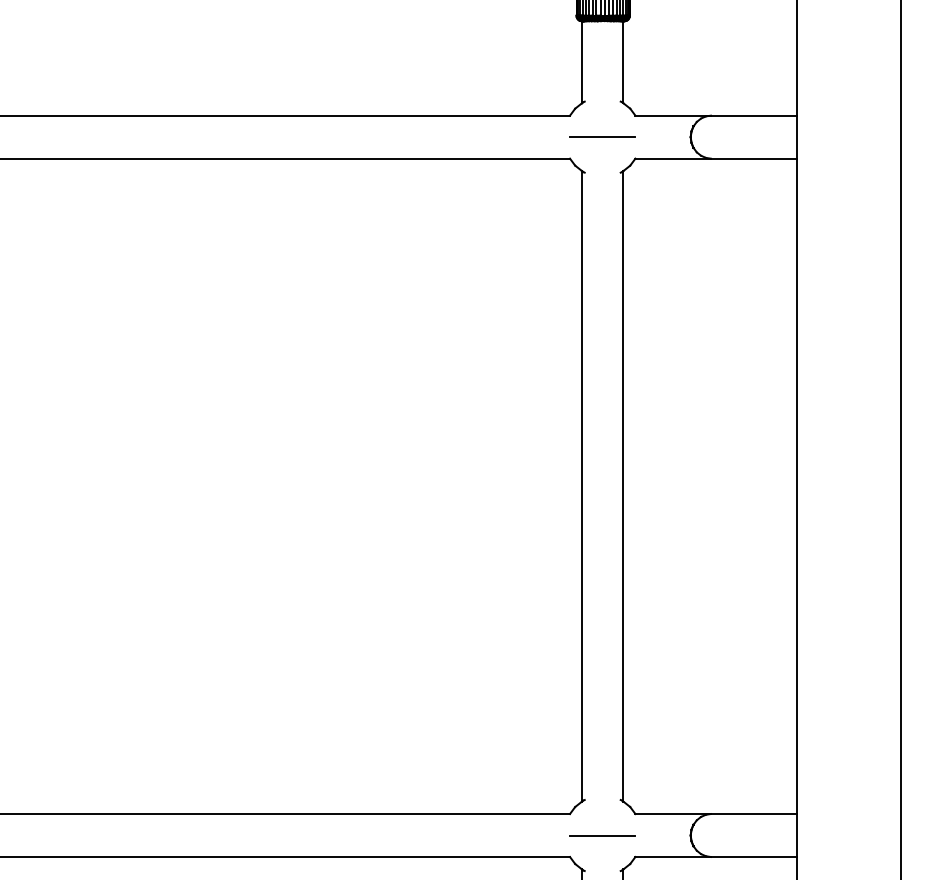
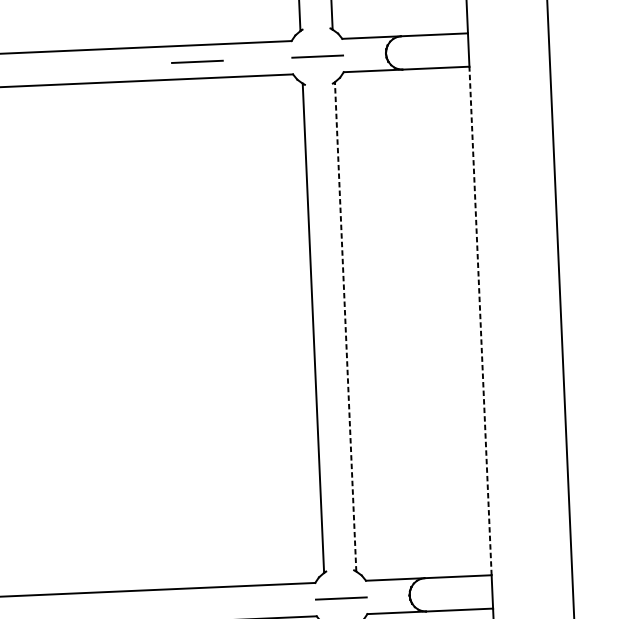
line: (447, 136) -> (197, 61), added
line: (623, 485) -> (345, 326), solid -> dashed
line: (797, 486) -> (480, 321), solid -> dashed

